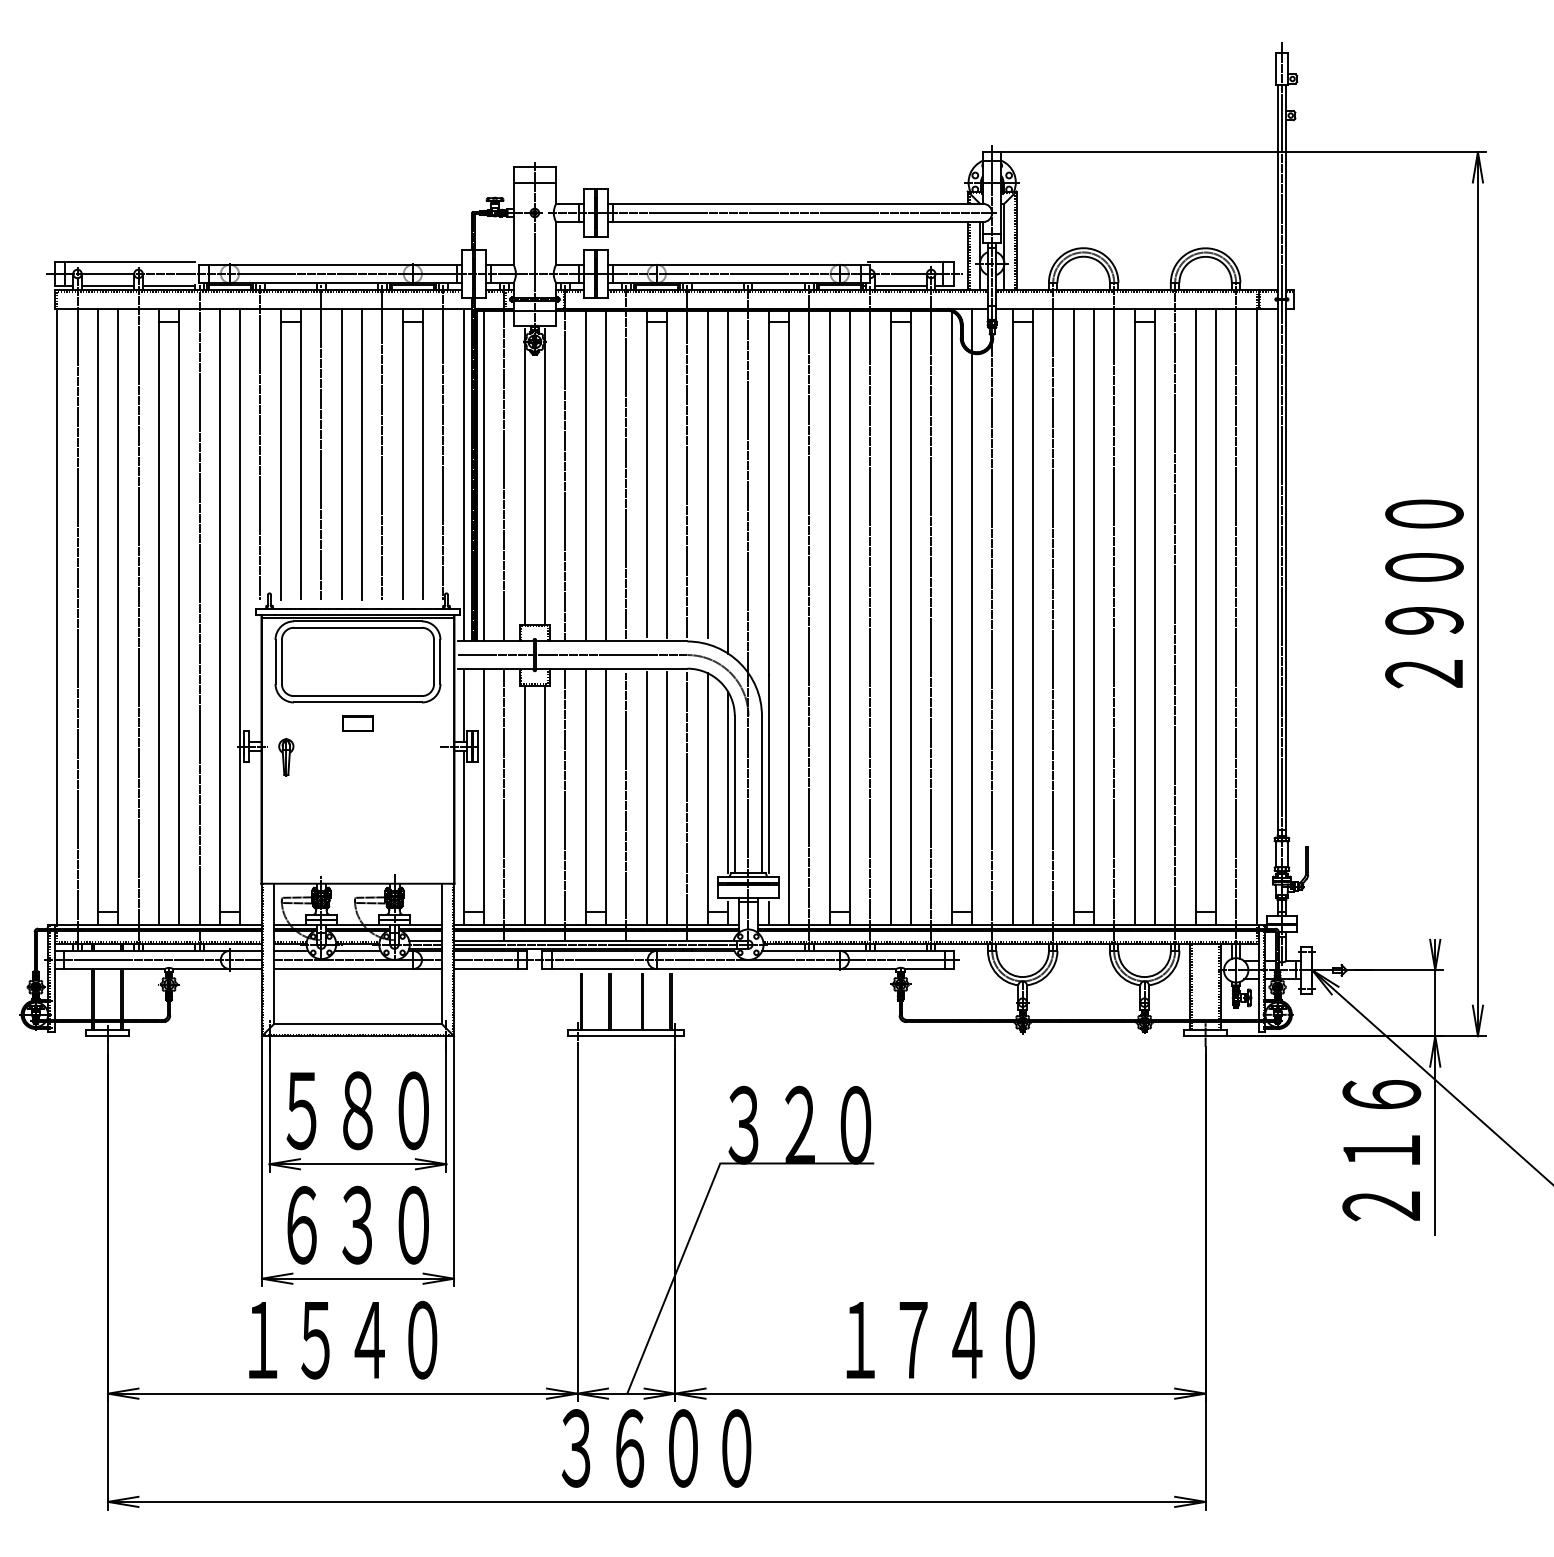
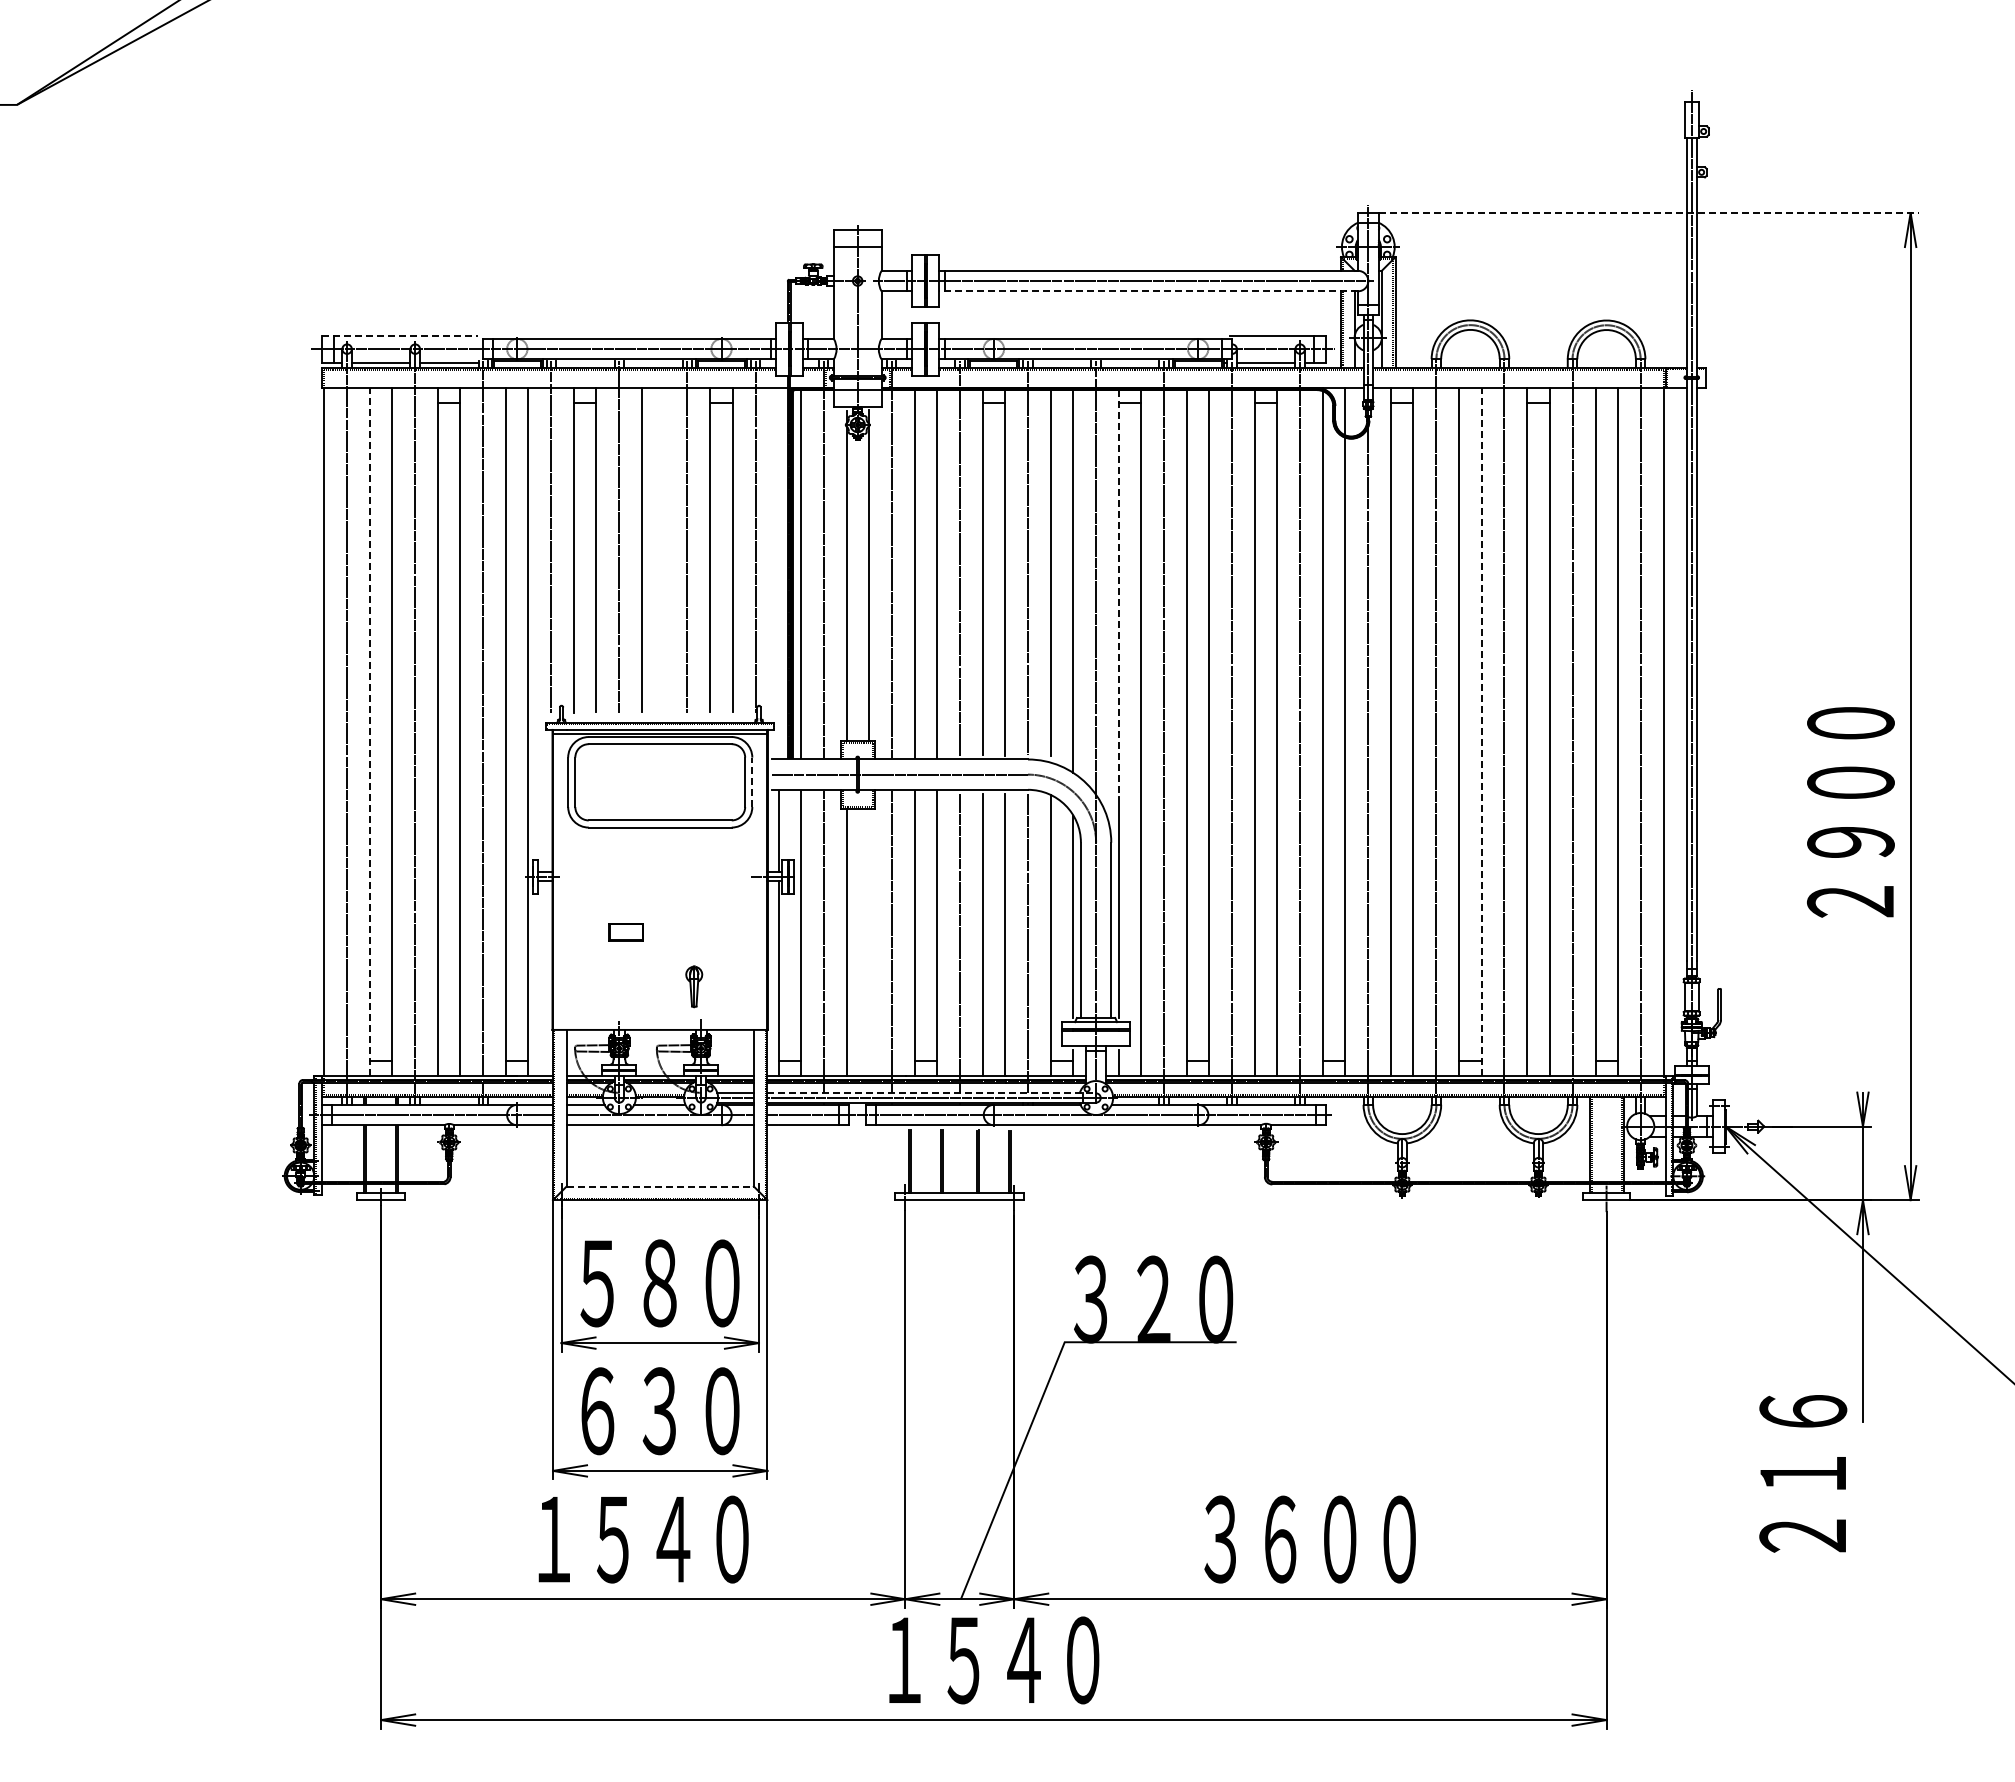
line: (1244, 152) -> (1649, 213), solid -> dashed
line: (795, 222) -> (1148, 291), solid -> dashed
line: (125, 261) -> (400, 335), solid -> dashed
line: (361, 453) -> (664, 549), removed
line: (463, 474) -> (778, 572), removed
line: (768, 492) -> (1118, 593), solid -> dashed
text: (1424, 594) -> (1850, 812), moved
line: (98, 616) -> (370, 731), solid -> dashed
line: (1093, 616) -> (1481, 731), solid -> dashed
line: (440, 662) -> (752, 782), solid -> dashed
part: (357, 723) -> (625, 932), moved
part: (286, 757) -> (694, 986), moved
line: (544, 805) -> (868, 942), removed
line: (601, 940) -> (932, 1093), solid -> dashed
line: (358, 1023) -> (660, 1186), solid -> dashed
text: (1382, 1150) -> (1803, 1473), moved
text: (913, 1340) -> (1280, 1539), １７４０ -> ３６００
text: (629, 1448) -> (963, 1660), ３６００ -> １５４０

